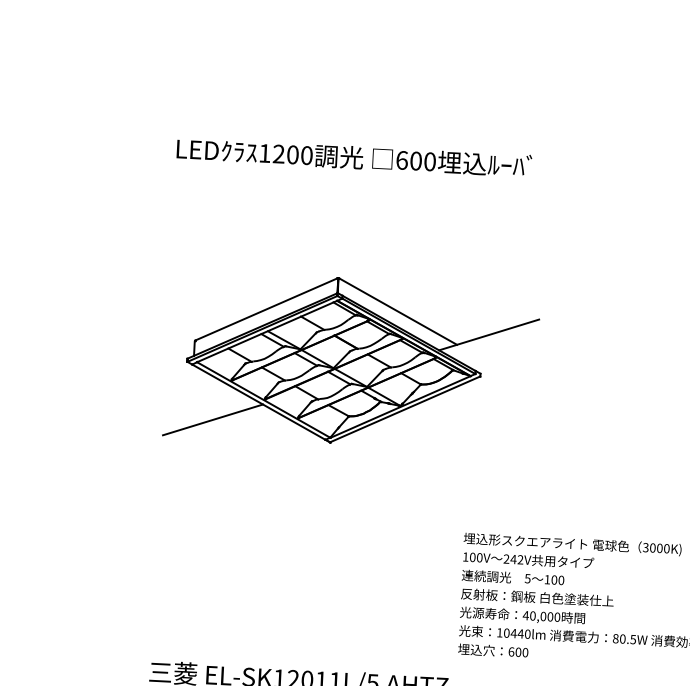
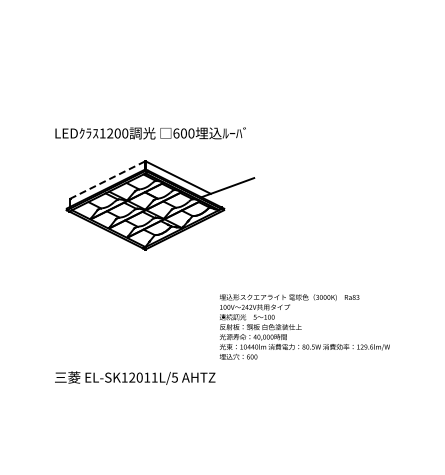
text: (353, 157) -> (150, 133), moved
line: (266, 308) -> (107, 179), solid -> dashed
line: (211, 419) -> (81, 240), removed

